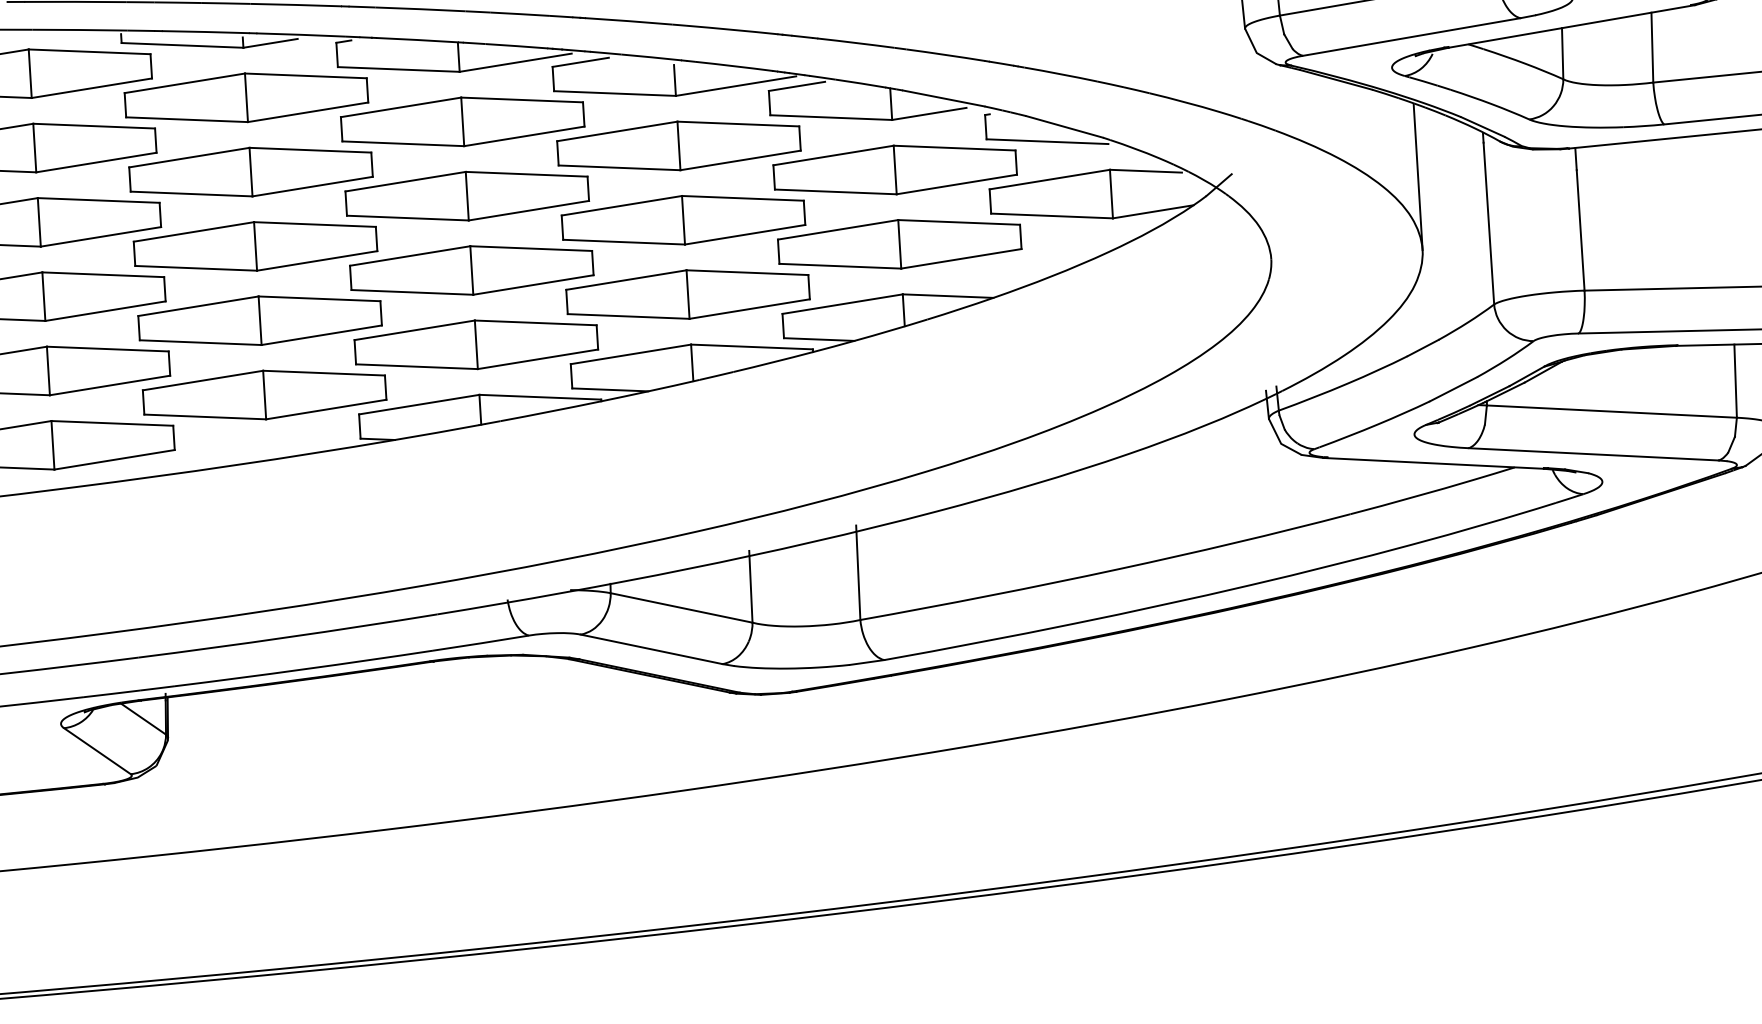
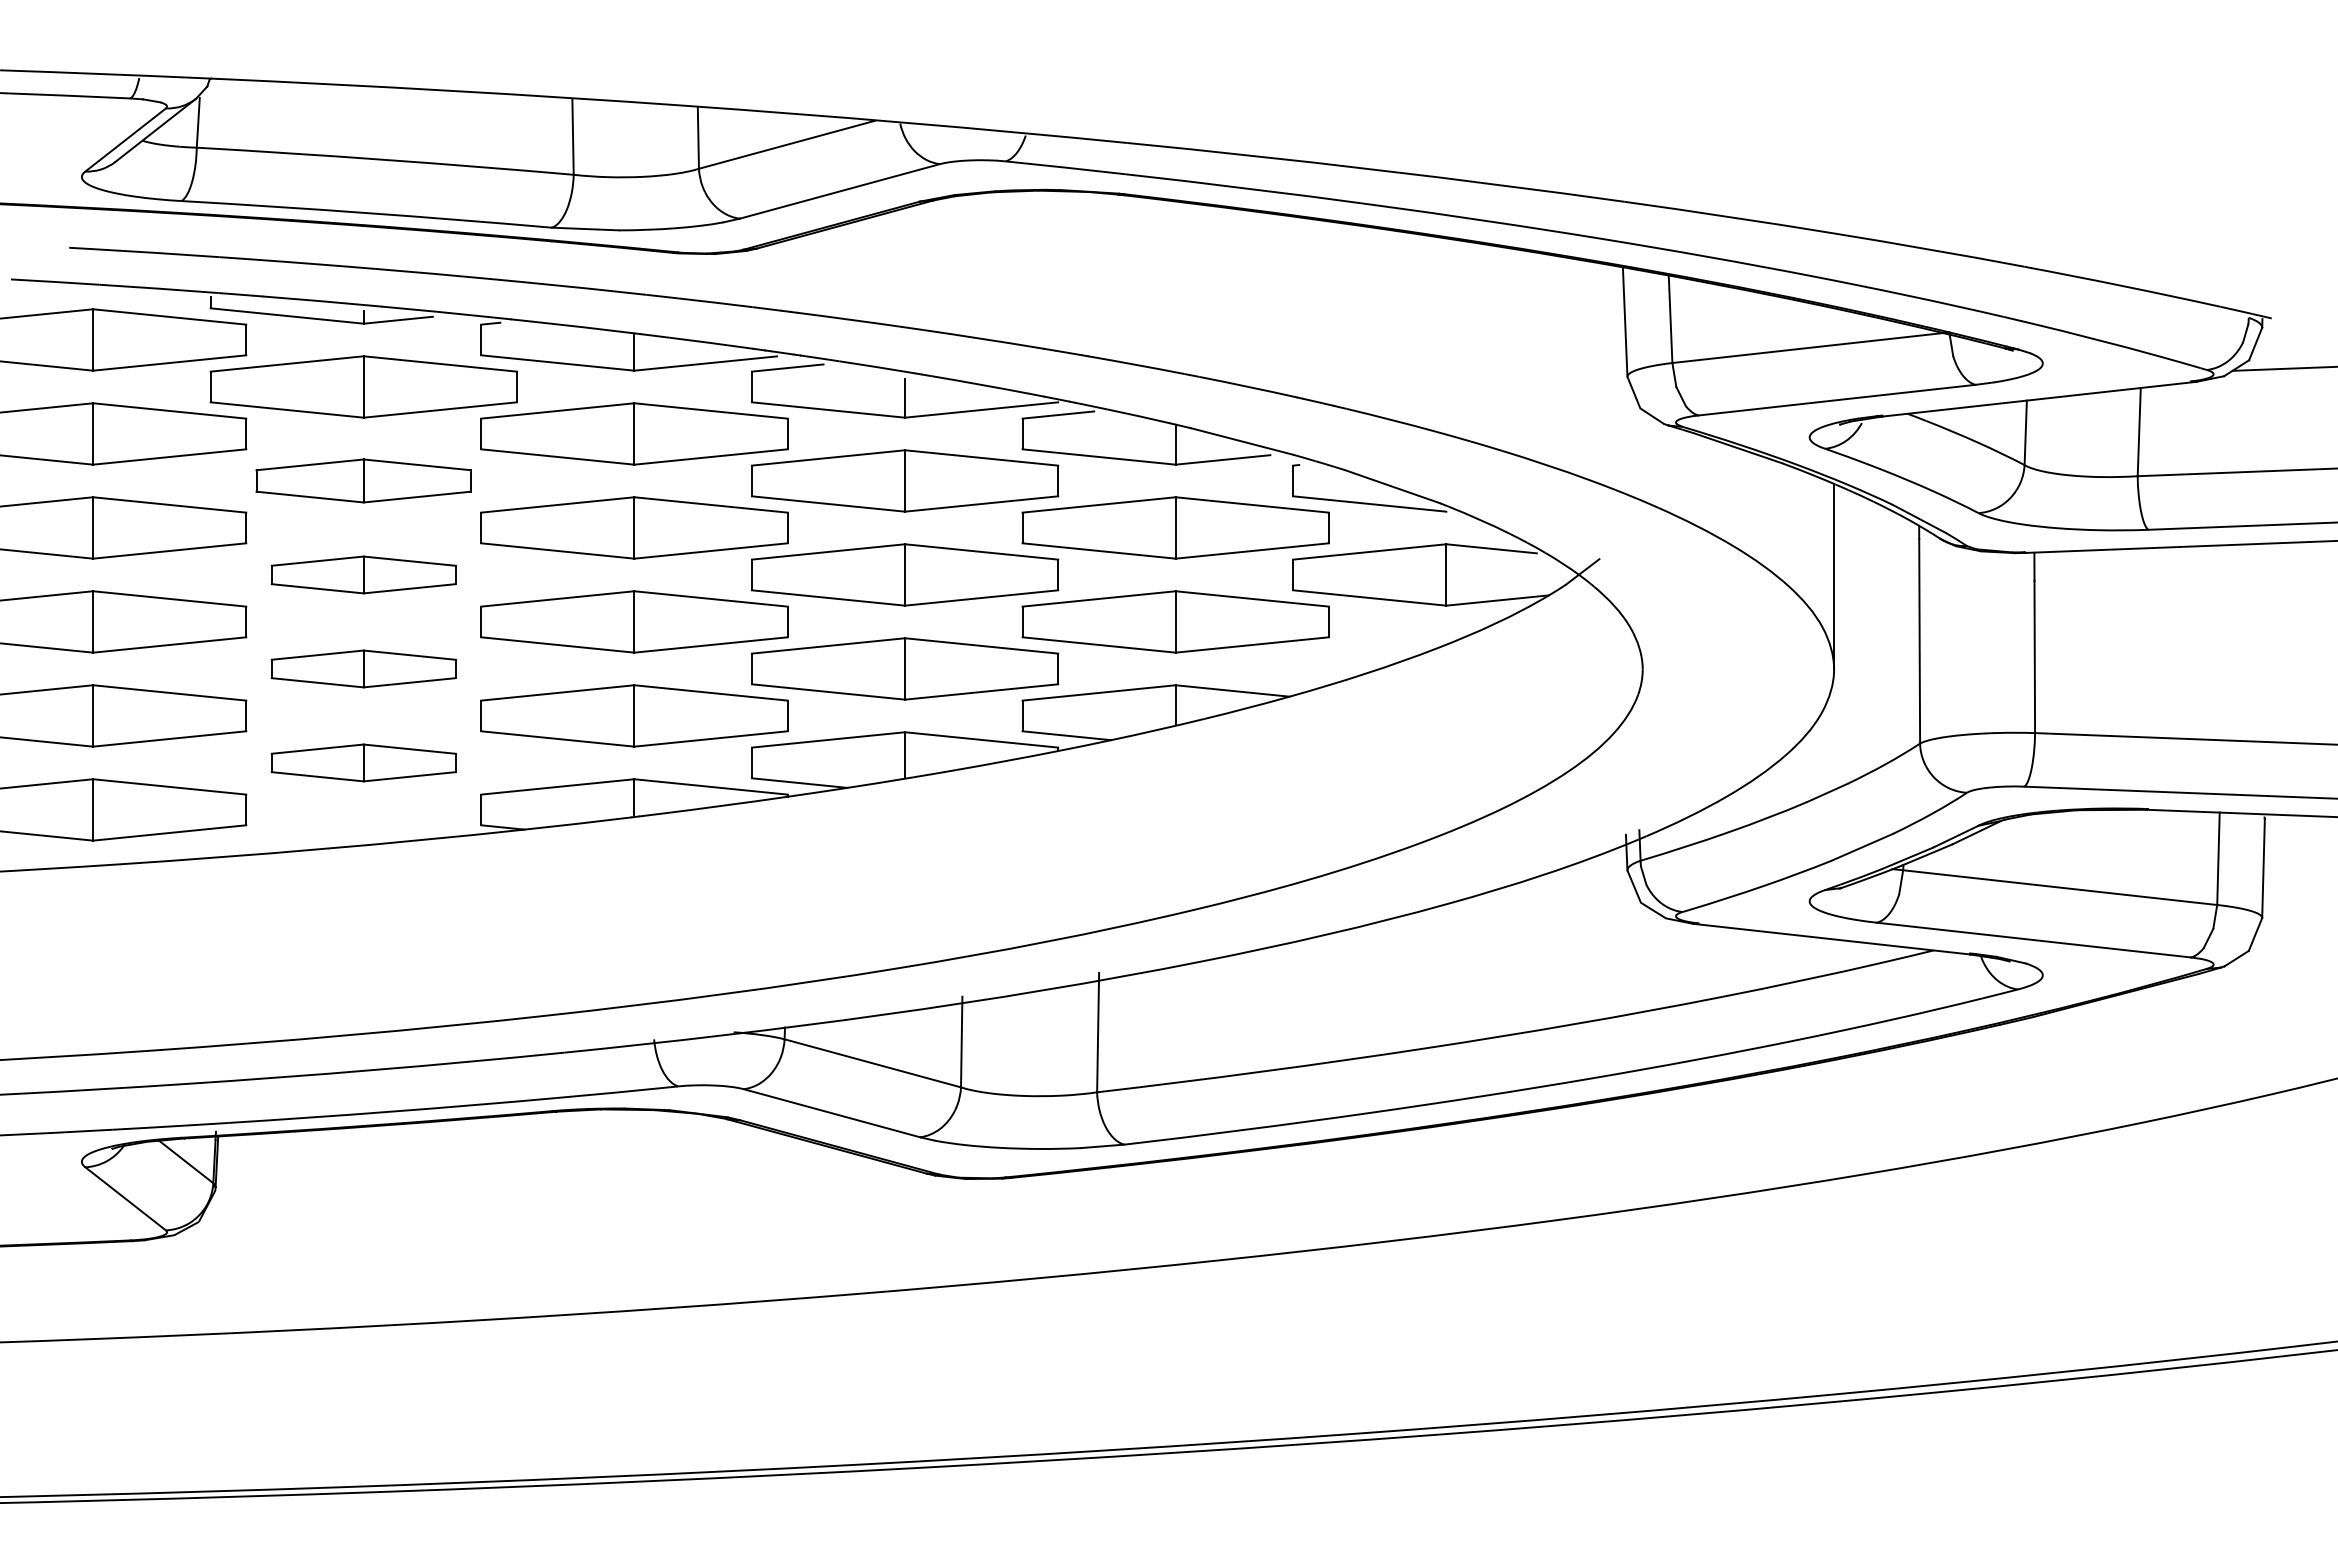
part: (250, 171) -> (363, 480), size x0.7
part: (255, 246) -> (363, 574), size x0.6
part: (259, 320) -> (363, 668), size x0.6
part: (264, 394) -> (363, 762), size x0.6

